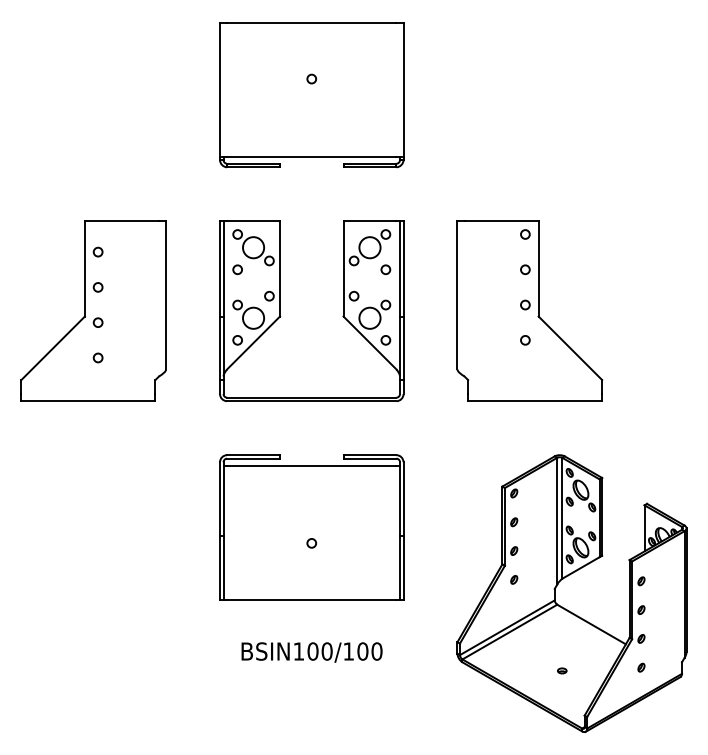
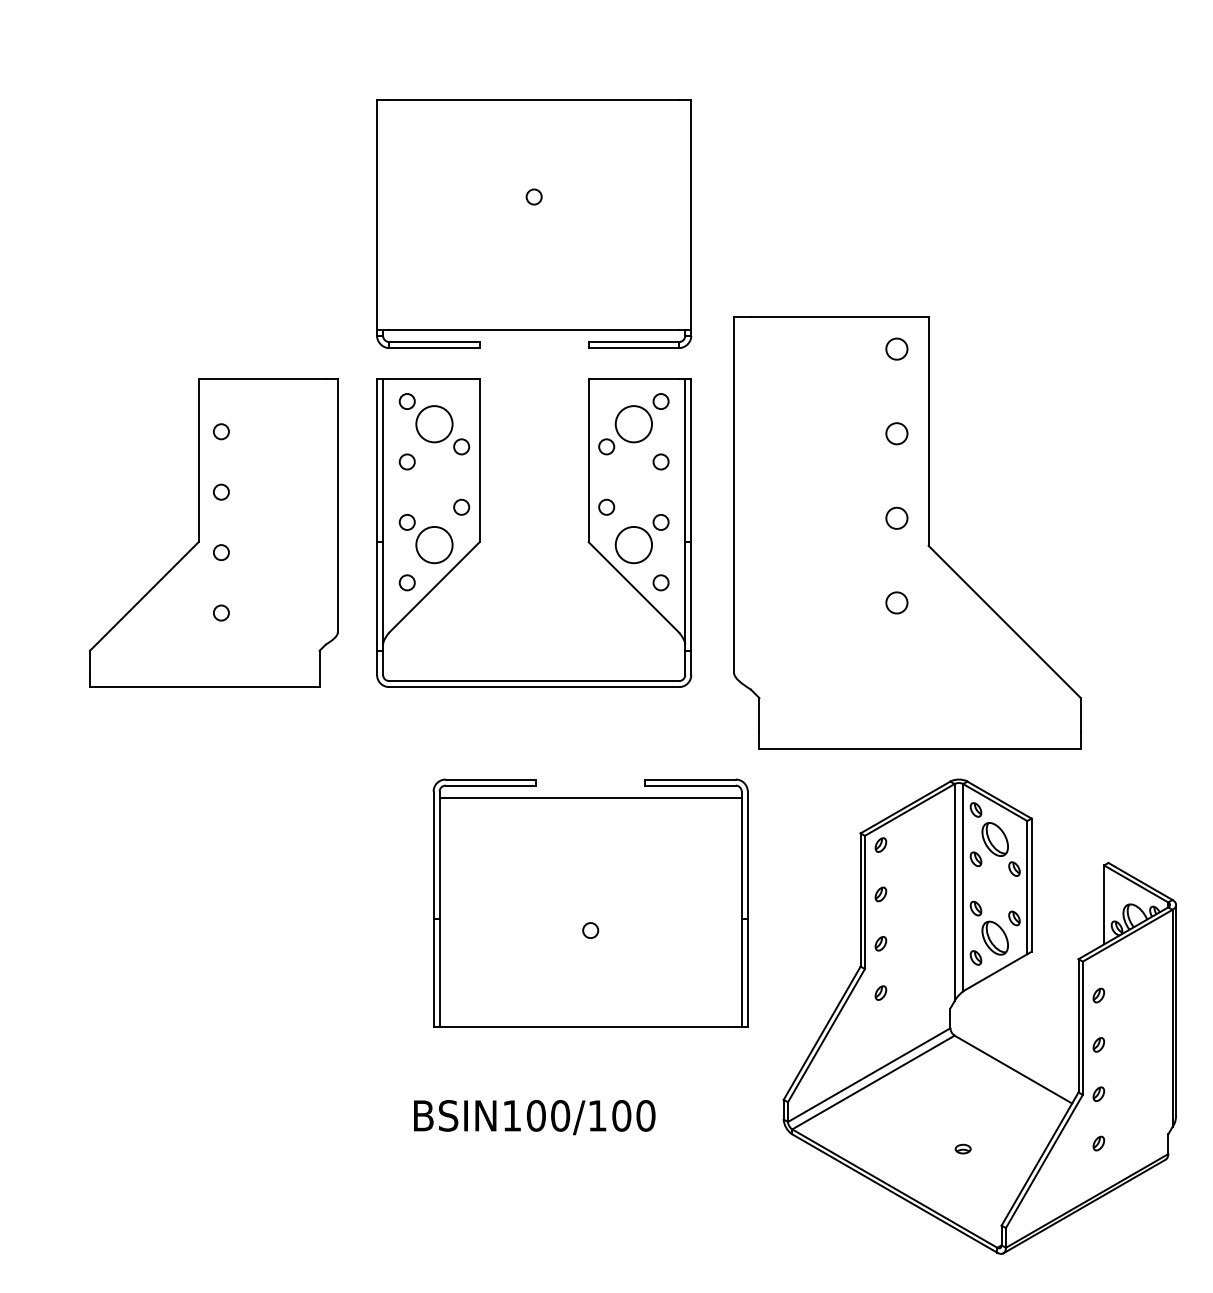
part: (311, 95) -> (533, 225), moved
part: (93, 310) -> (213, 531), moved
part: (529, 310) -> (907, 531), size x1.4
part: (311, 527) -> (590, 903), moved

